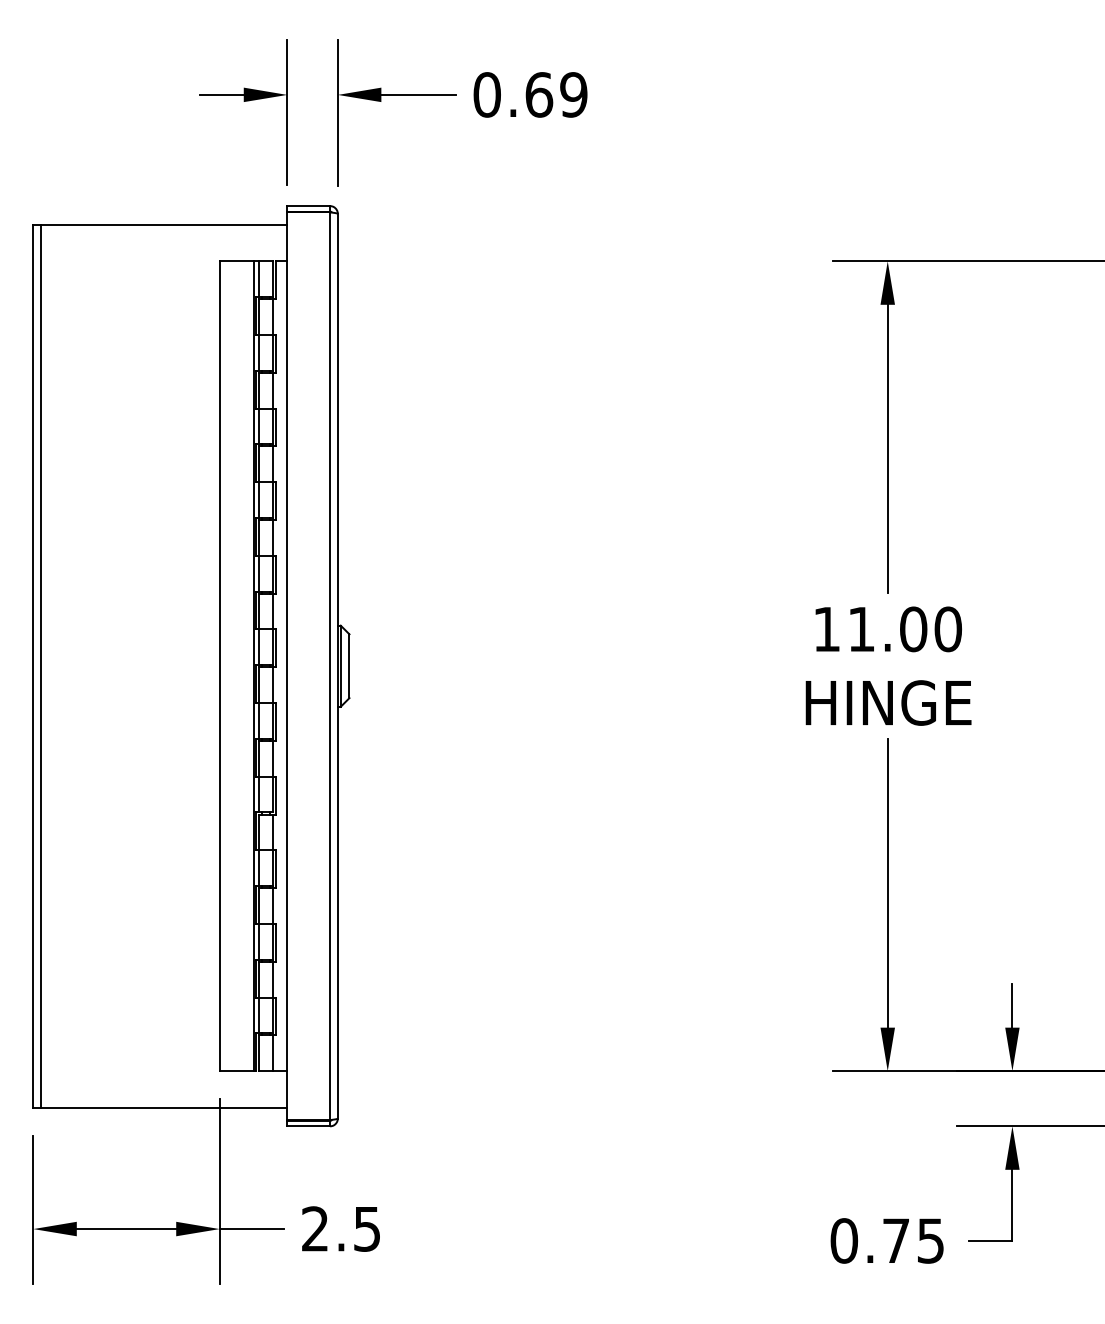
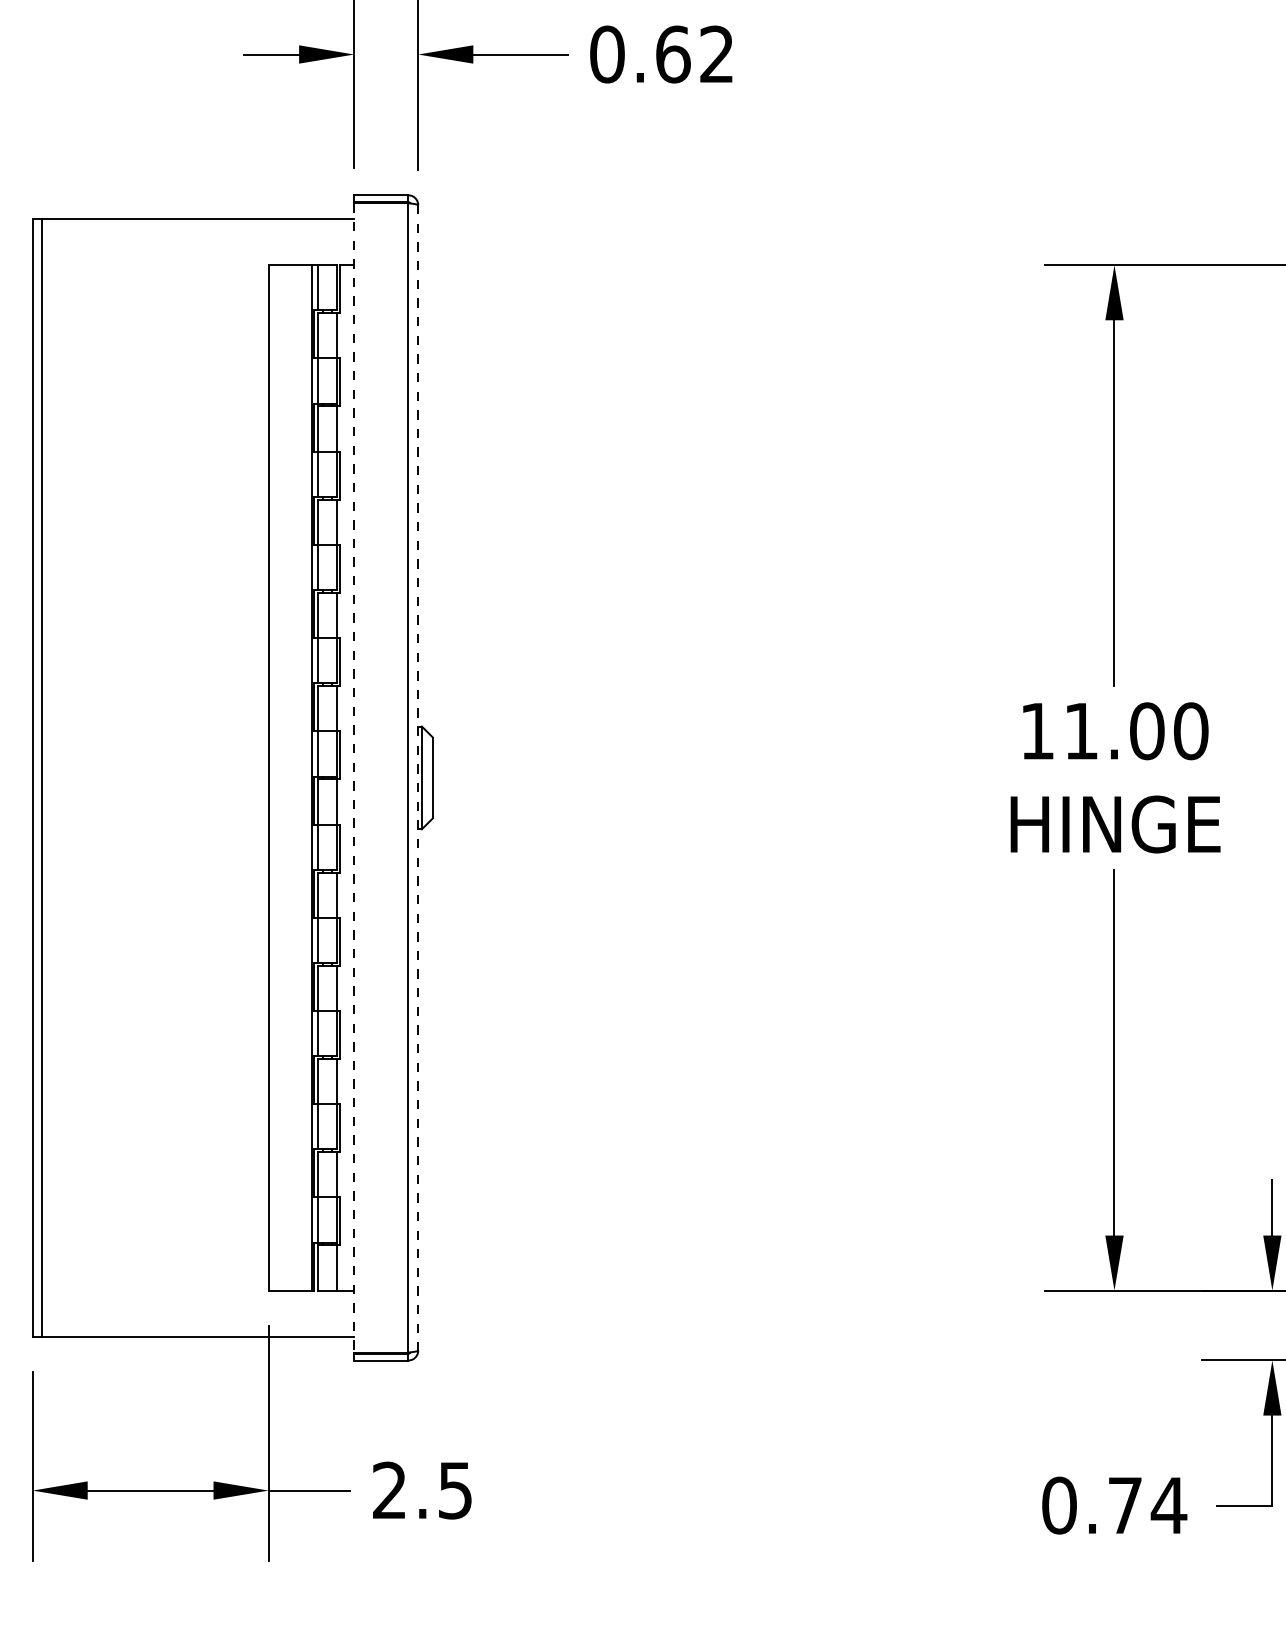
text: (573, 94) -> (716, 53), 0.69 -> 0.62
line: (287, 666) -> (354, 778), solid -> dashed
line: (337, 666) -> (417, 778), solid -> dashed
text: (930, 1240) -> (1168, 1505), 0.75 -> 0.74

